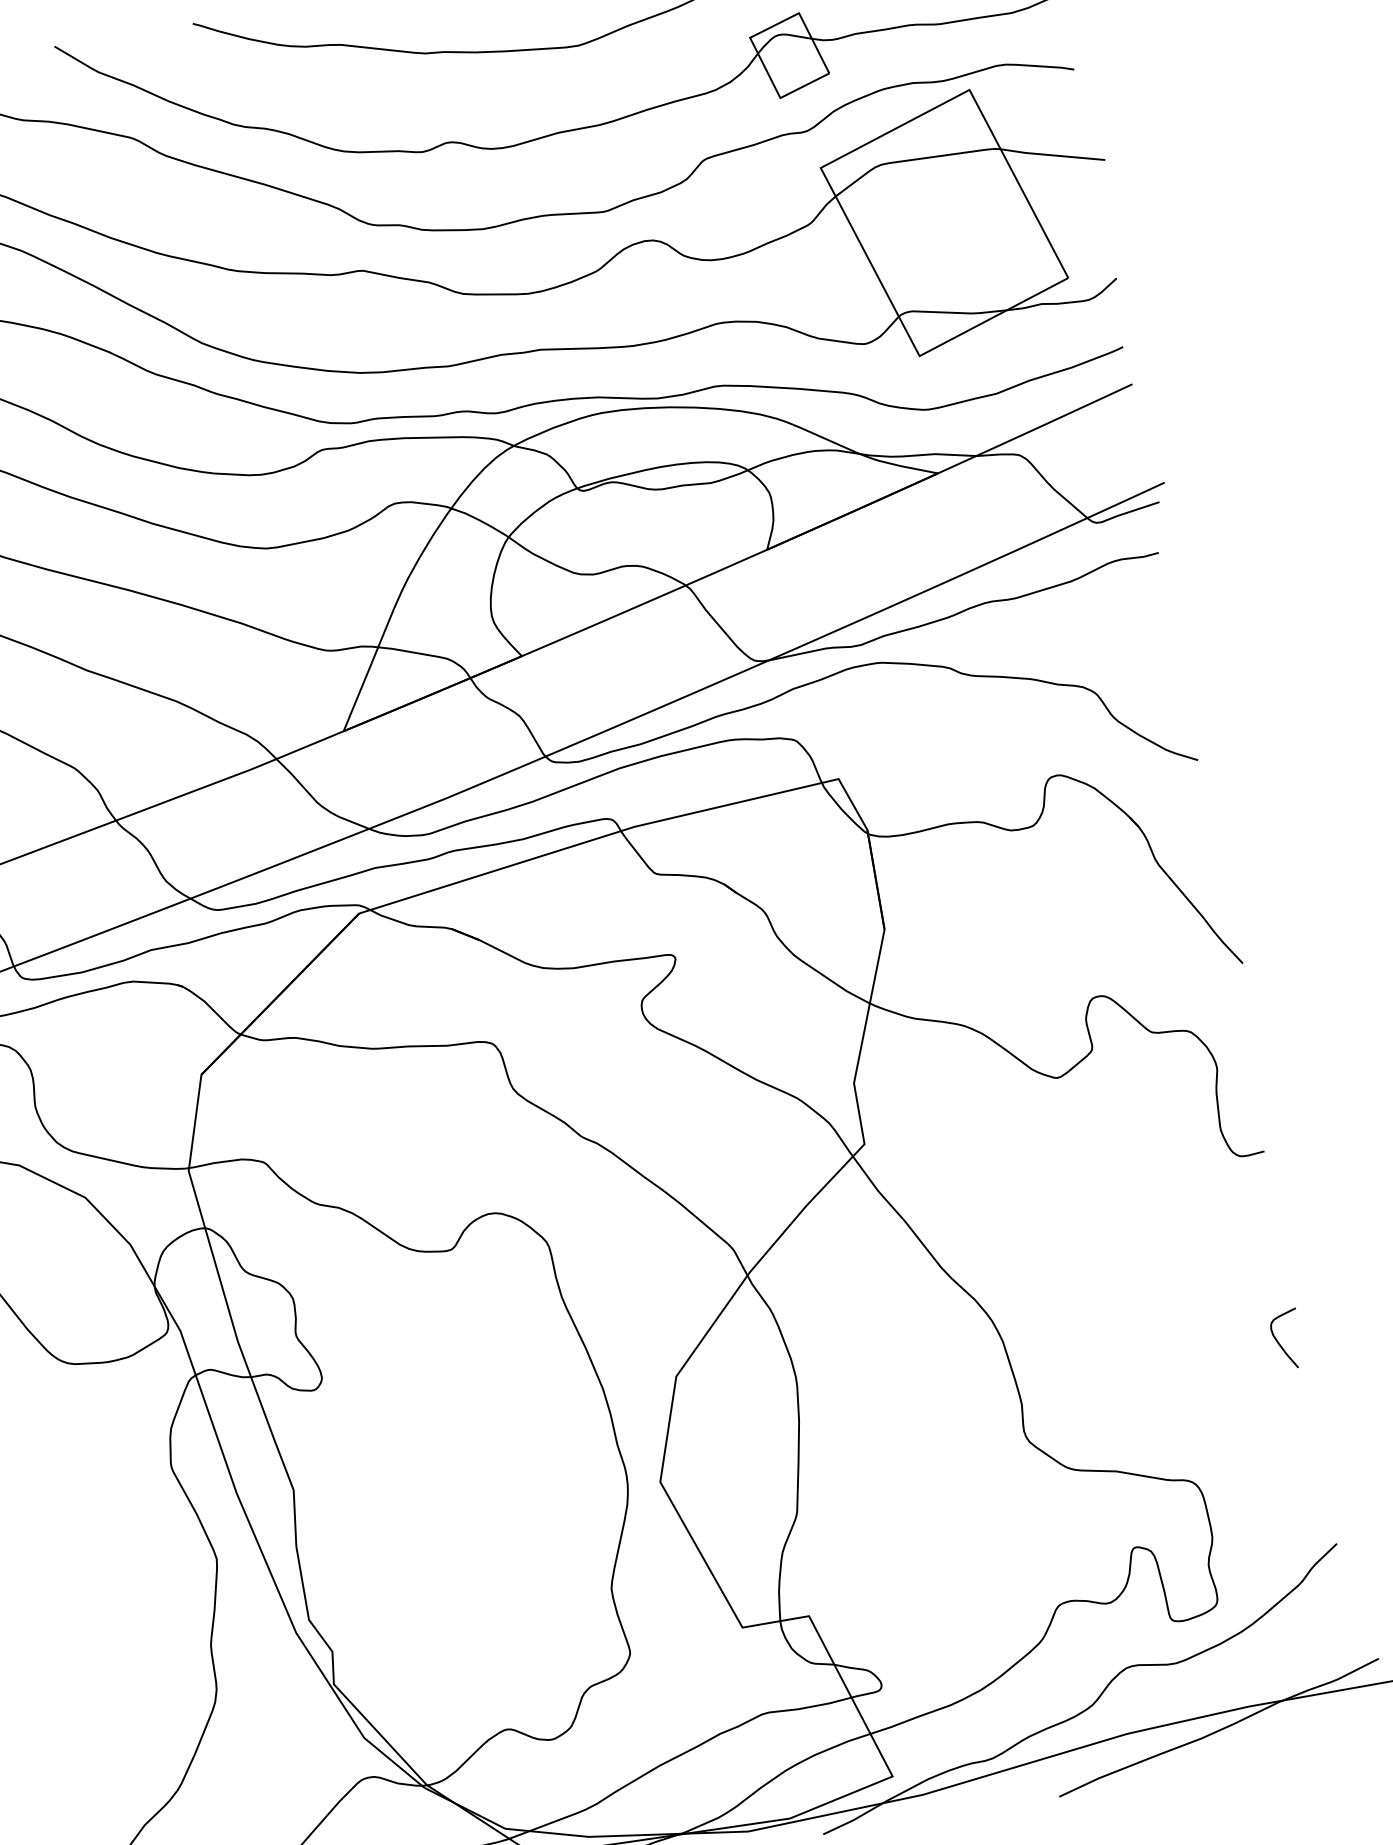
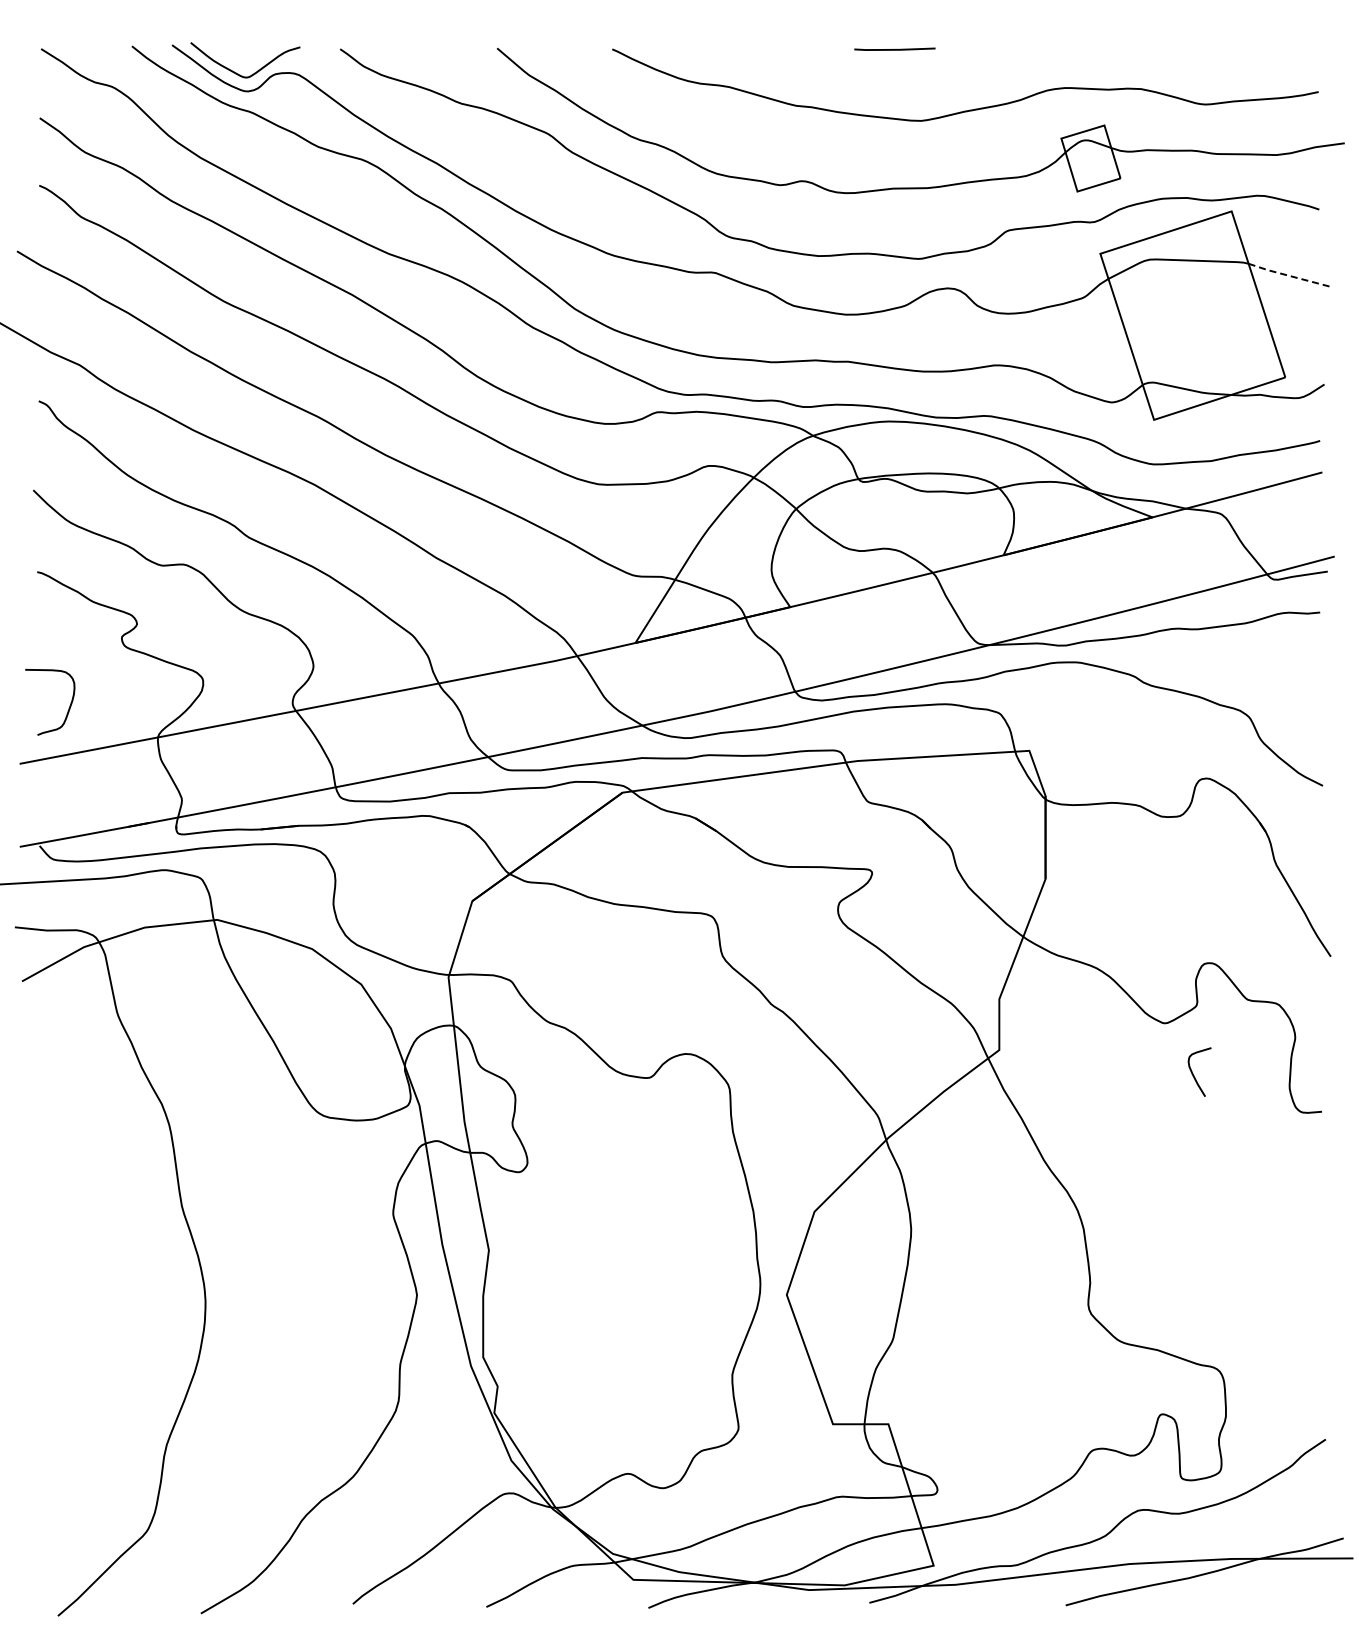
line: (1052, 154) -> (1289, 275), solid -> dashed
curve: (1279, 1342) -> (1193, 1073), moved

